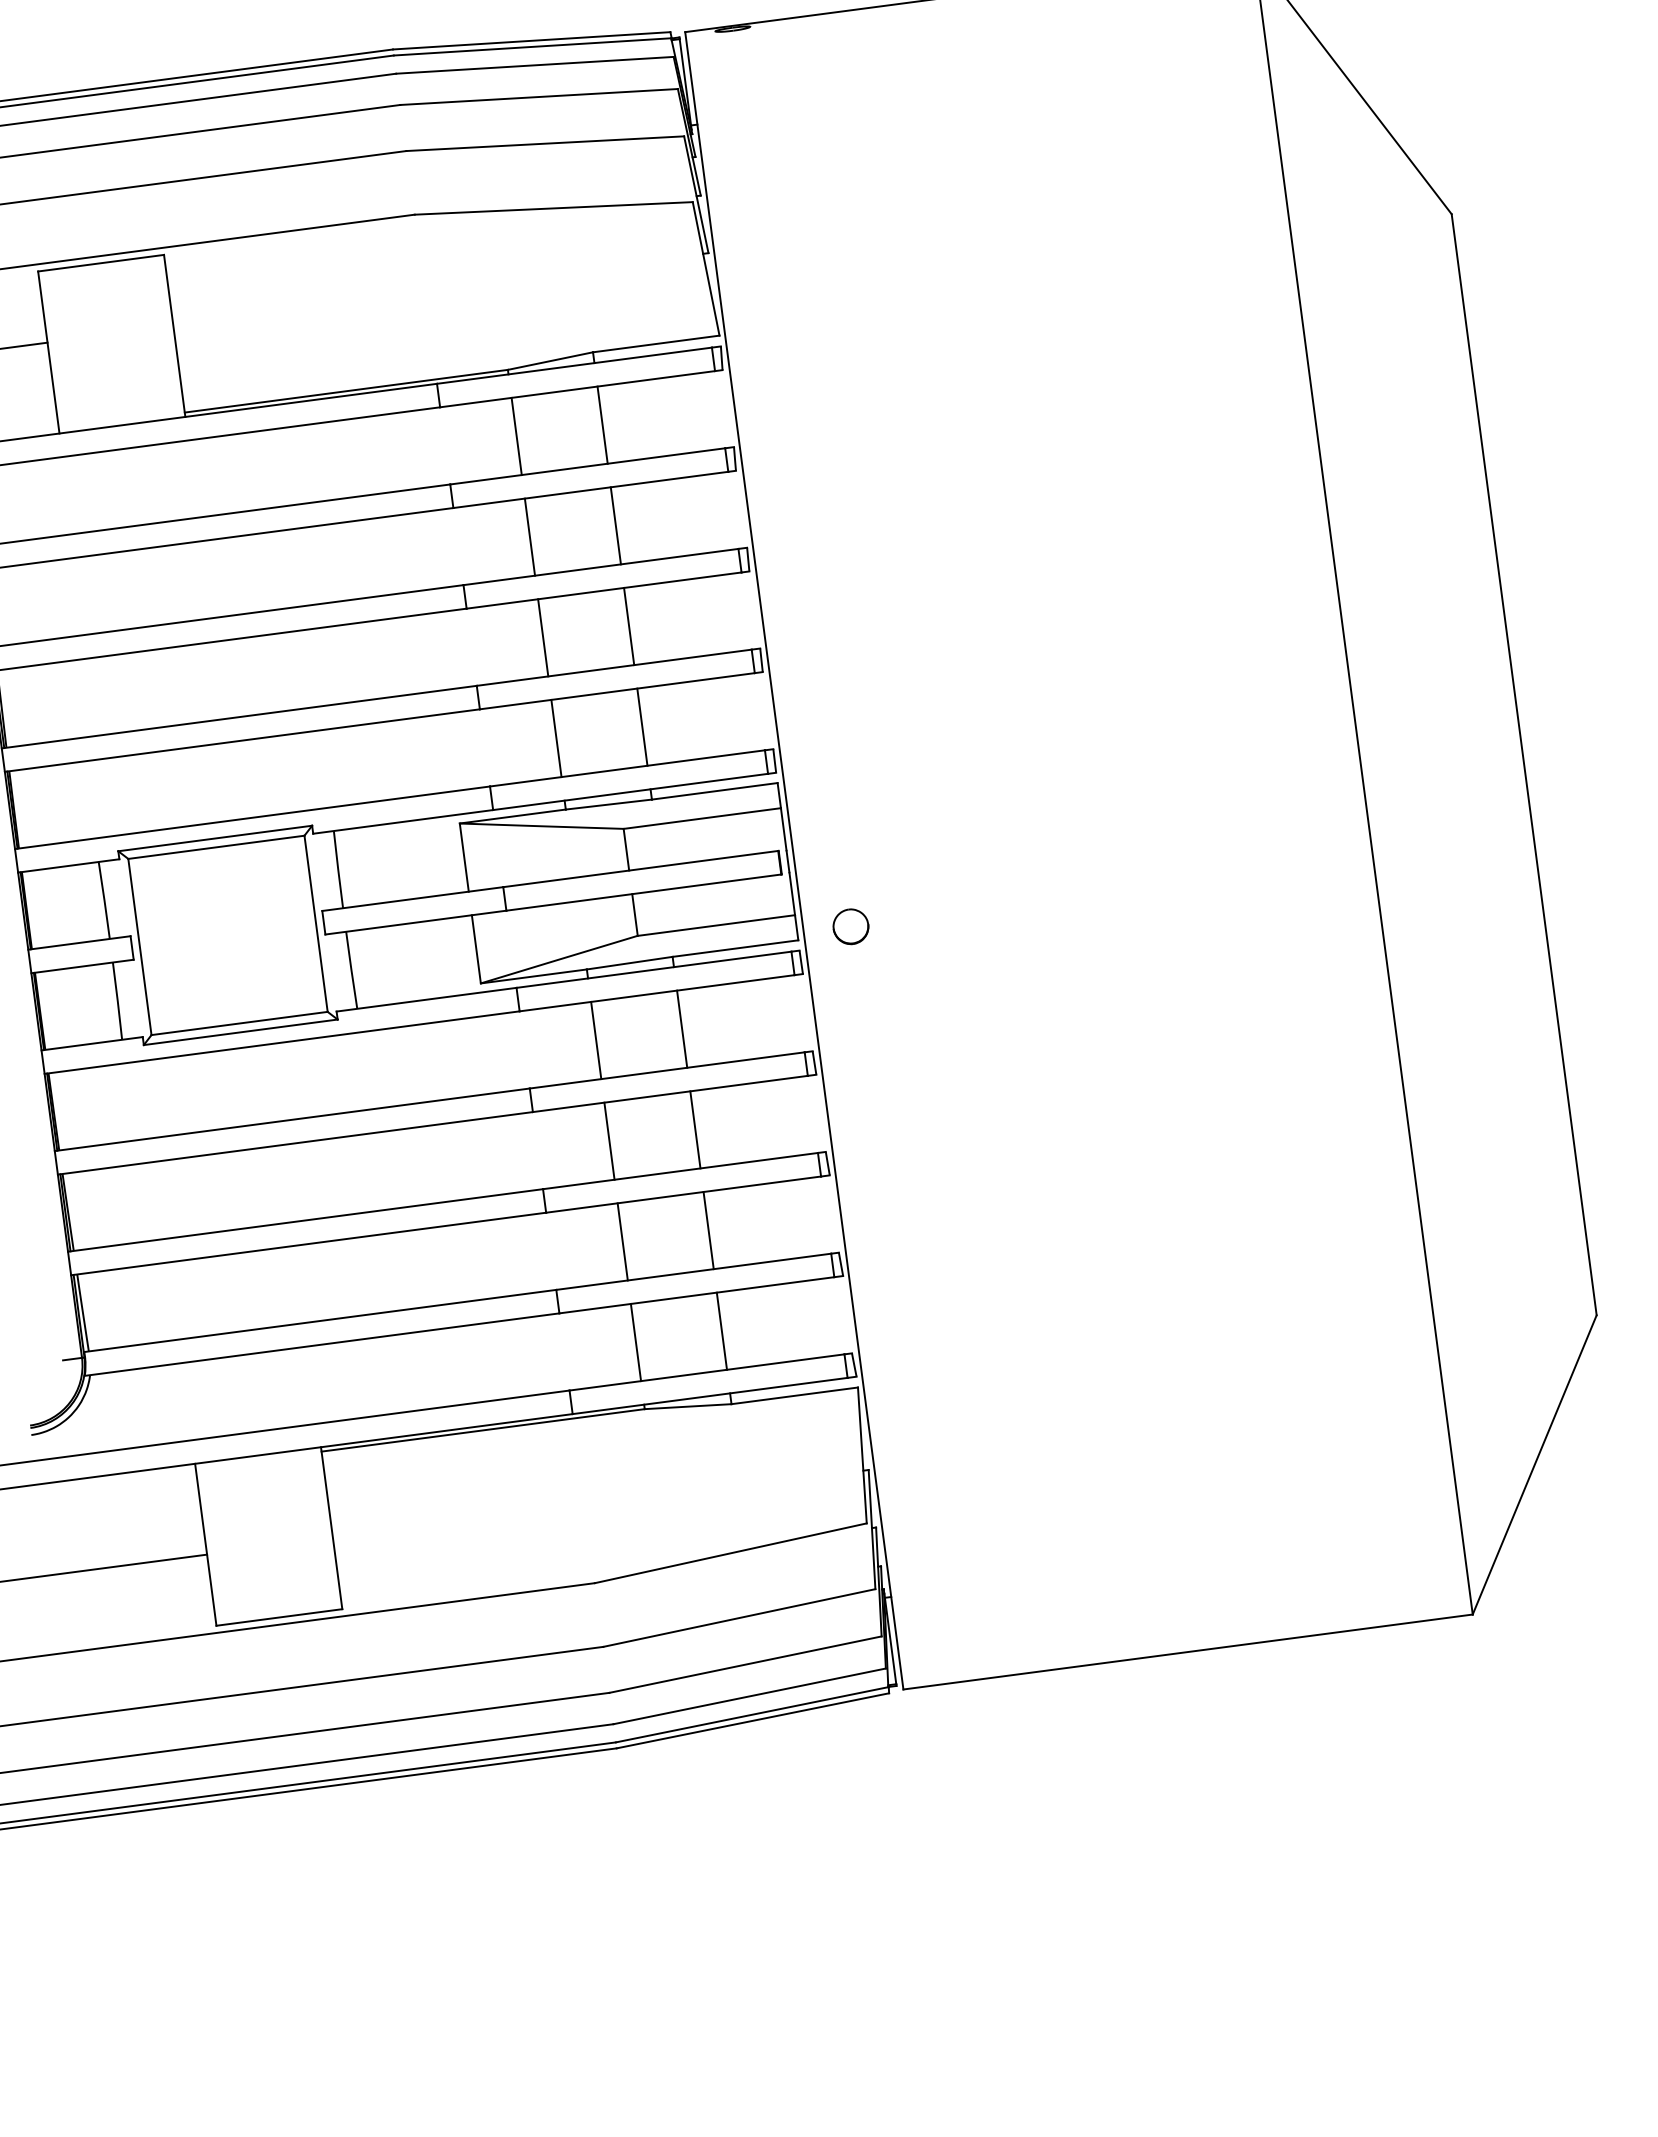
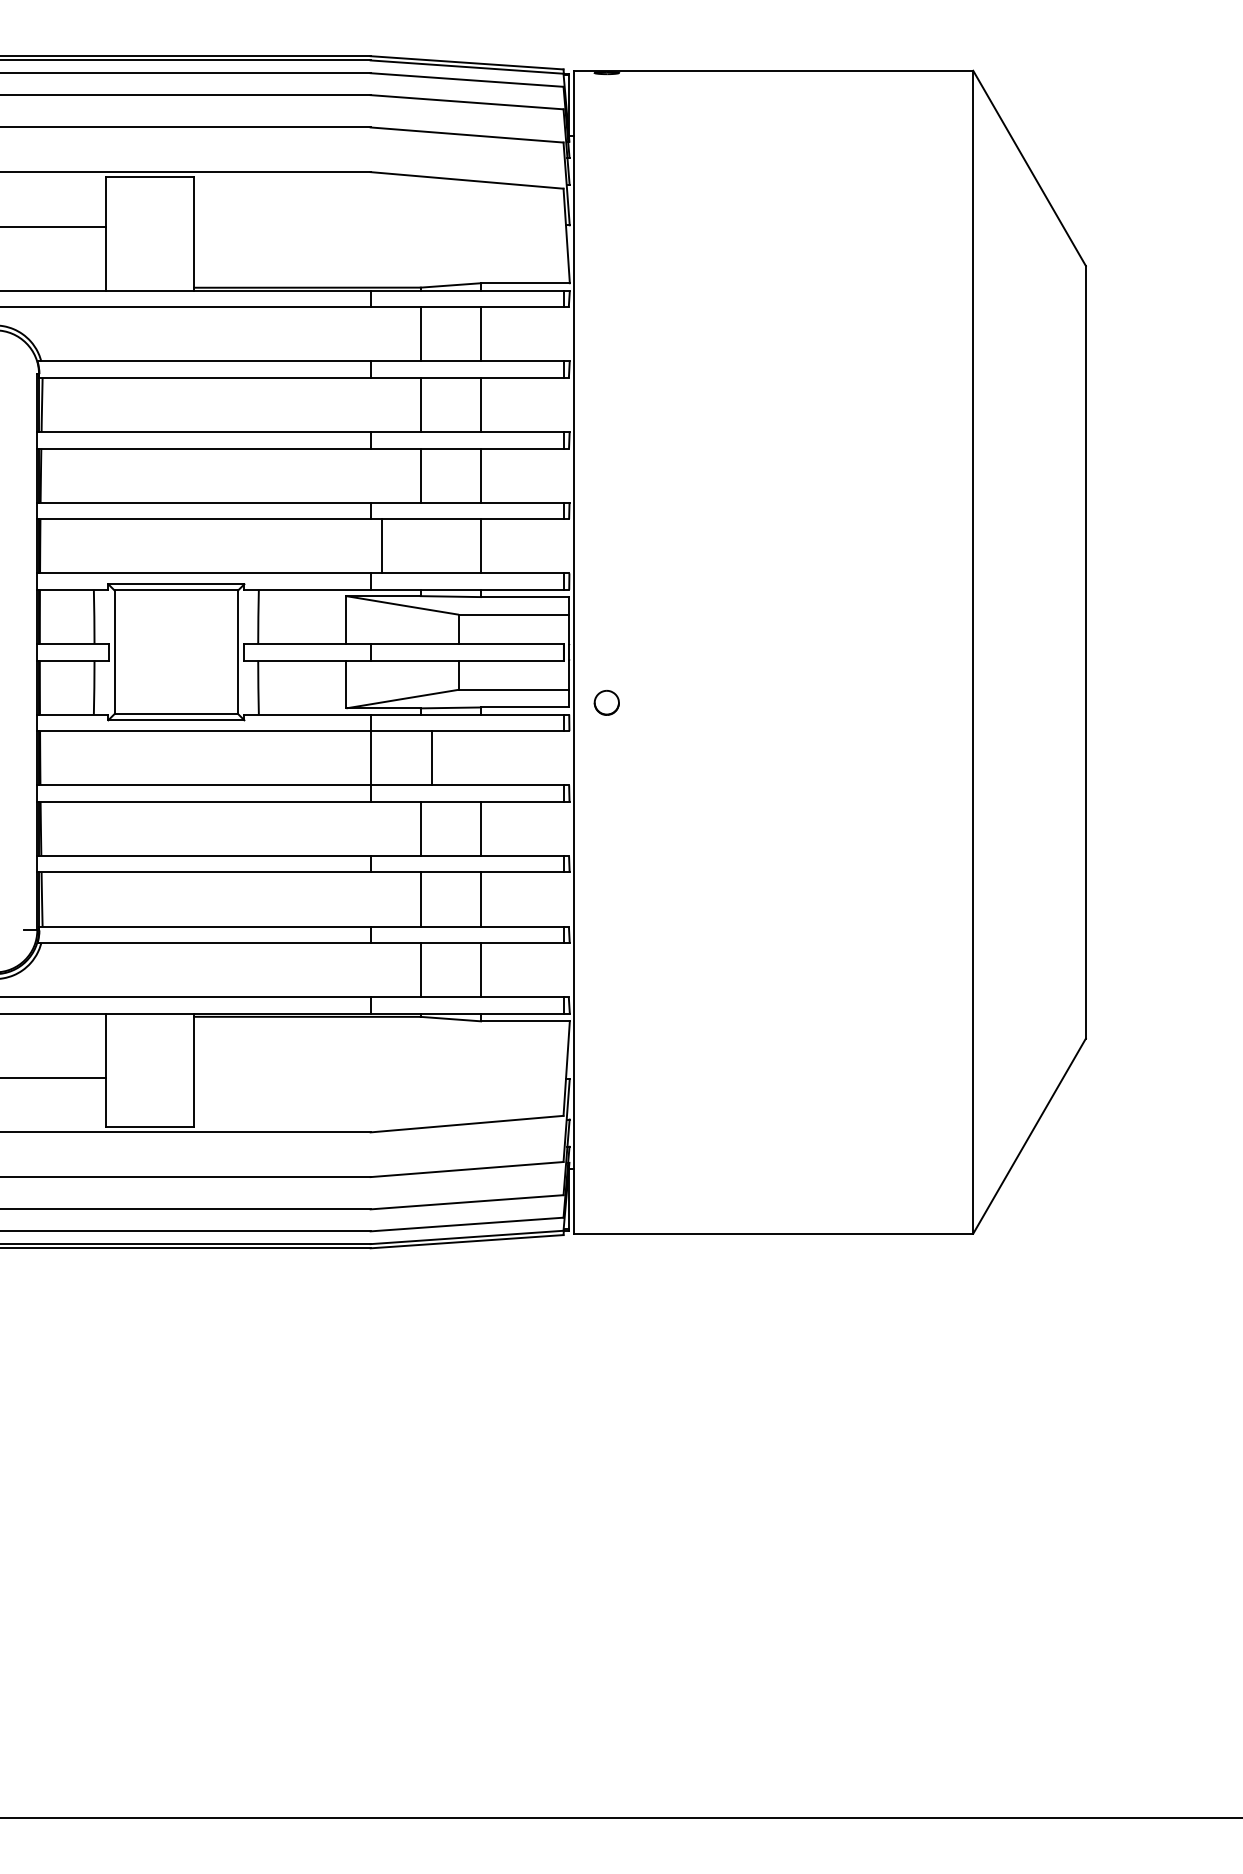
line: (556, 738) -> (381, 546), moved
line: (682, 1029) -> (432, 758), moved
line: (595, 1040) -> (370, 758), moved

